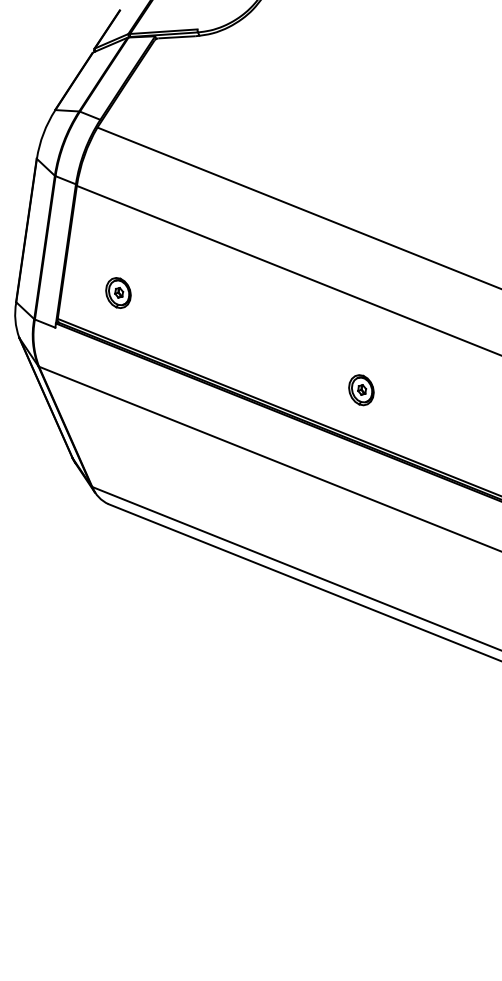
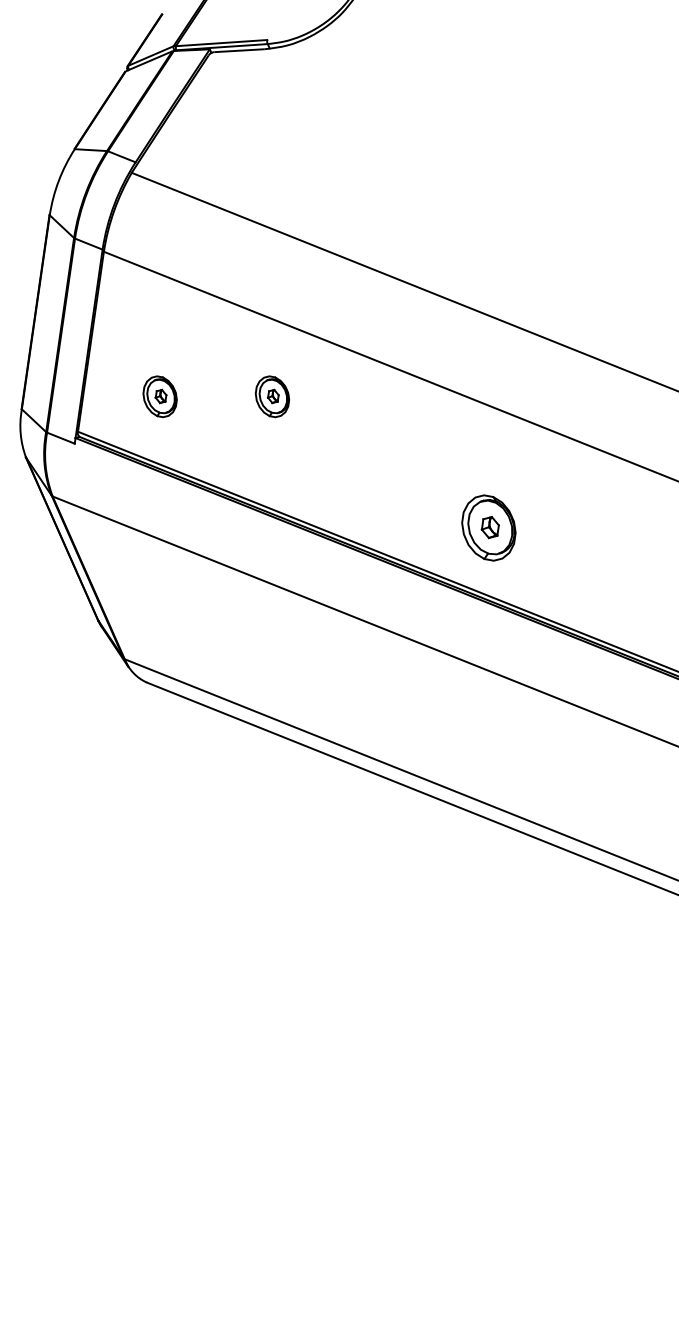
part: (201, 292) -> (272, 396), added
part: (361, 390) -> (489, 528), size x1.6

